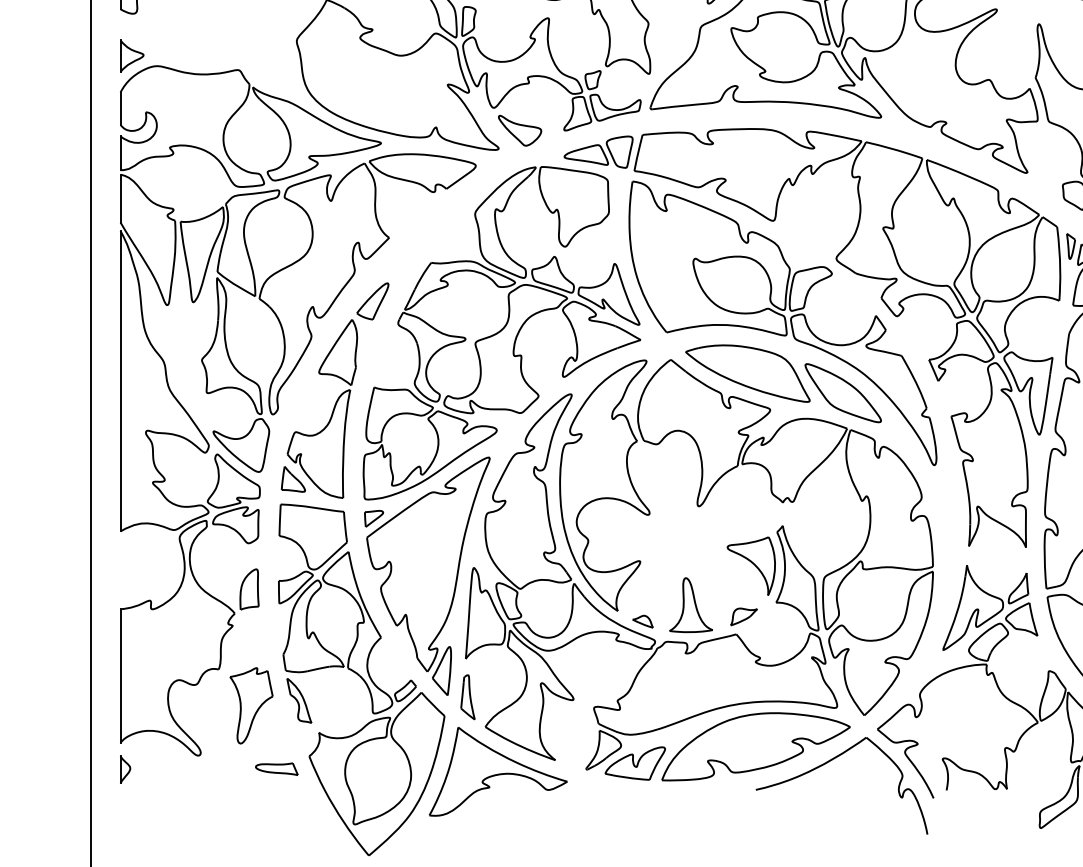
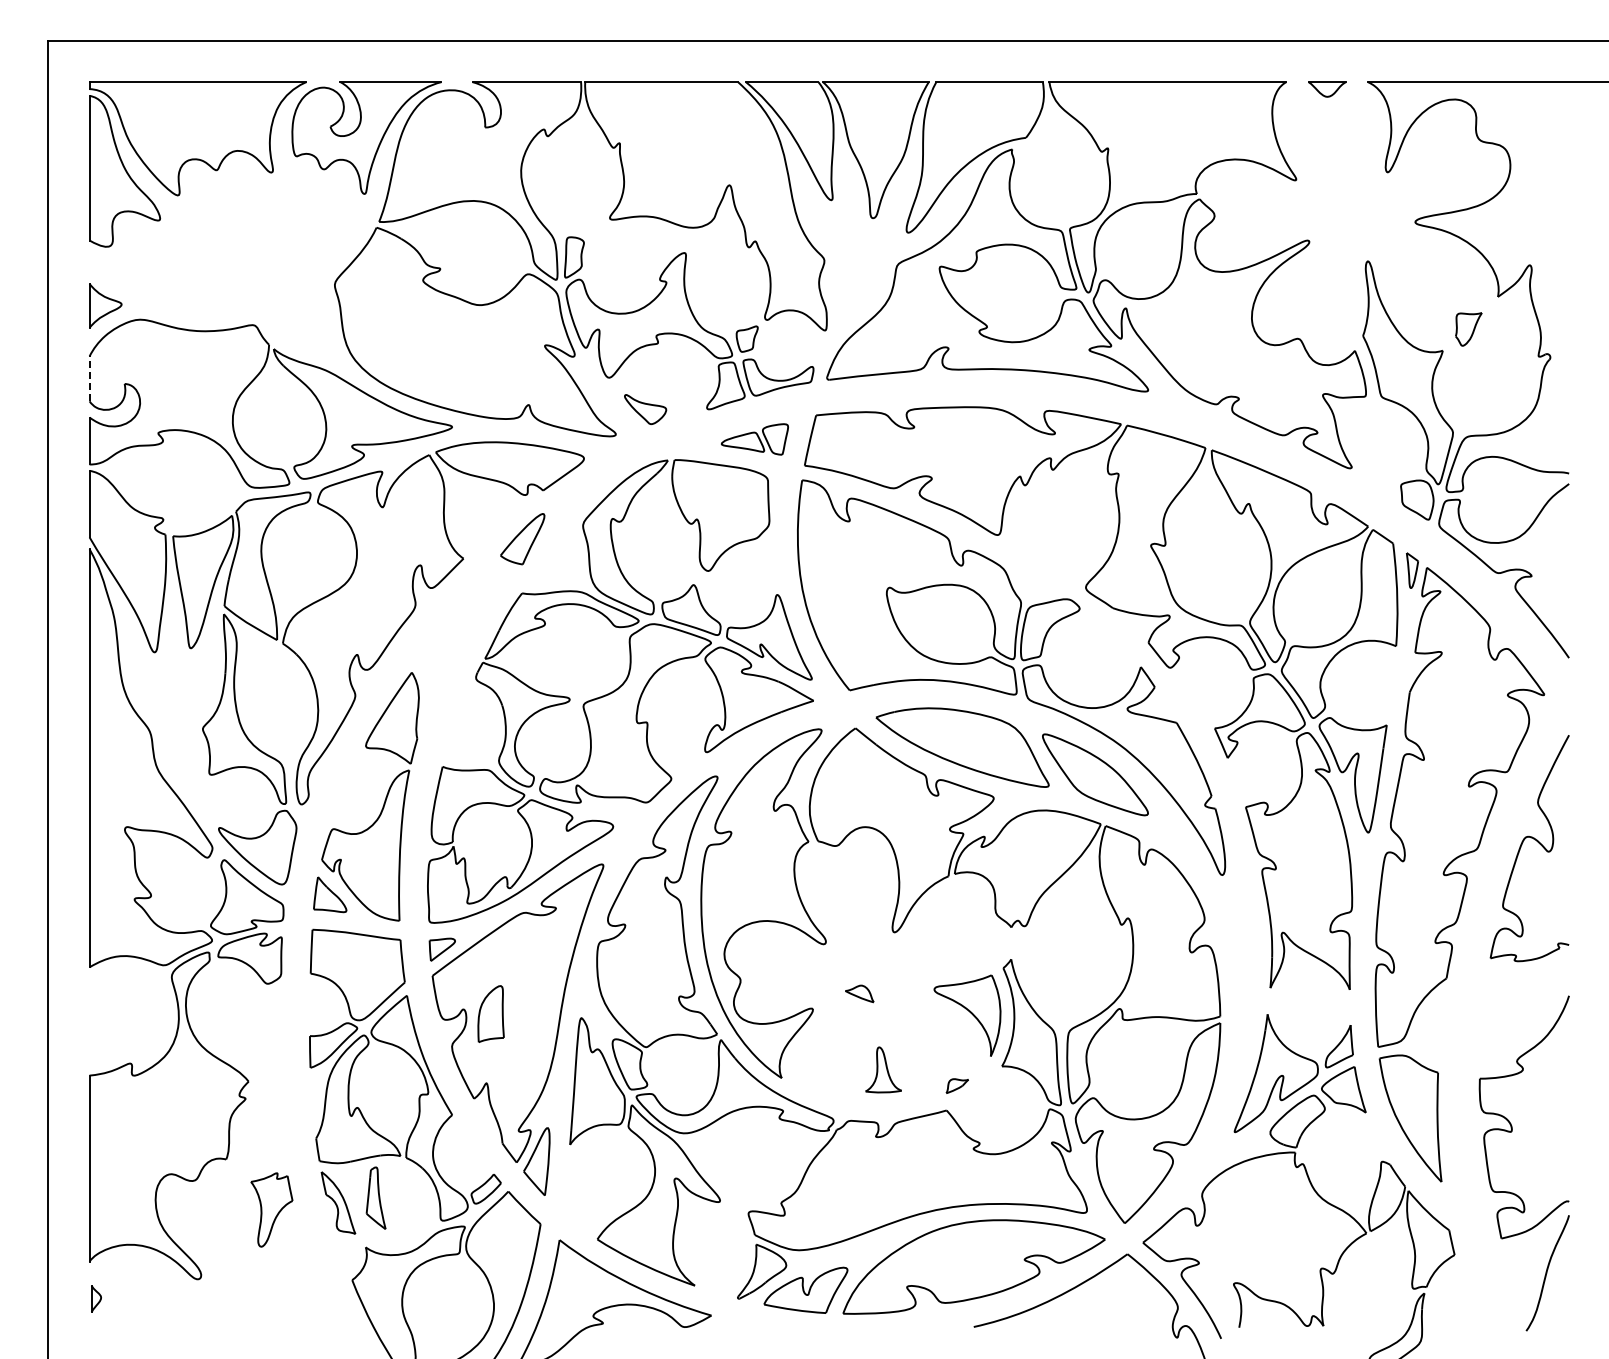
line: (120, 108) -> (89, 378), solid -> dashed
part: (519, 130) -> (645, 409), size x0.7
part: (598, 152) -> (754, 439), size x0.7
part: (372, 301) -> (522, 539), moved
part: (249, 589) -> (490, 1013), moved
part: (690, 604) -> (883, 1069), size x0.6
part: (744, 616) -> (957, 1085), size x0.6
part: (642, 621) -> (859, 993), moved
part: (467, 696) -> (375, 1197), moved
part: (251, 705) -> (271, 1209), size x0.7
part: (125, 769) -> (96, 1298), size x0.7
part: (277, 769) -> (307, 1298), removed

